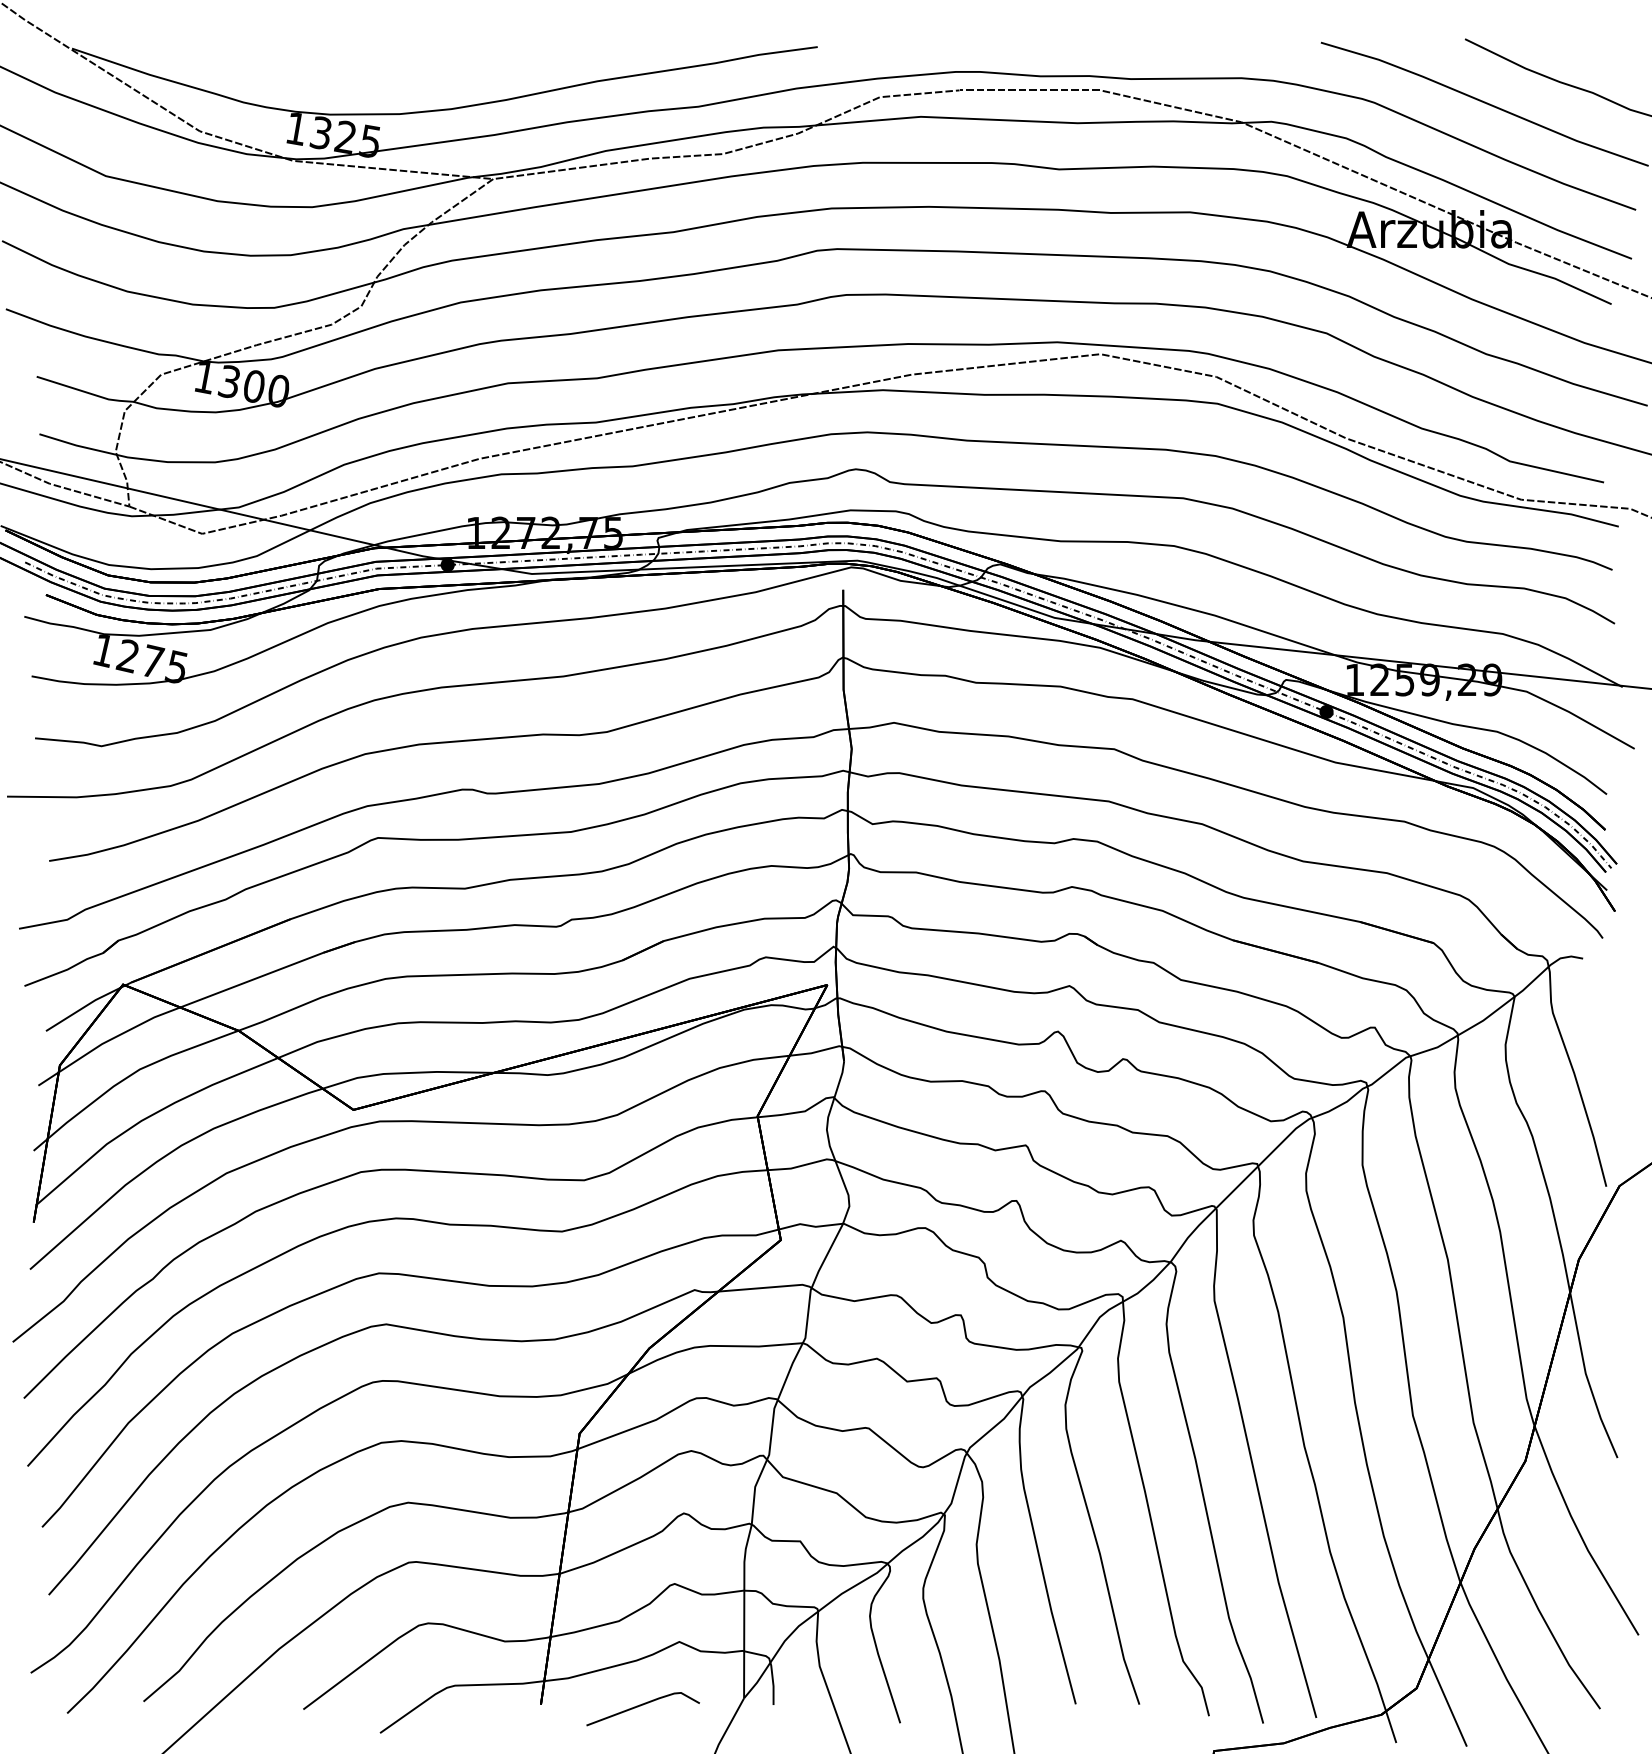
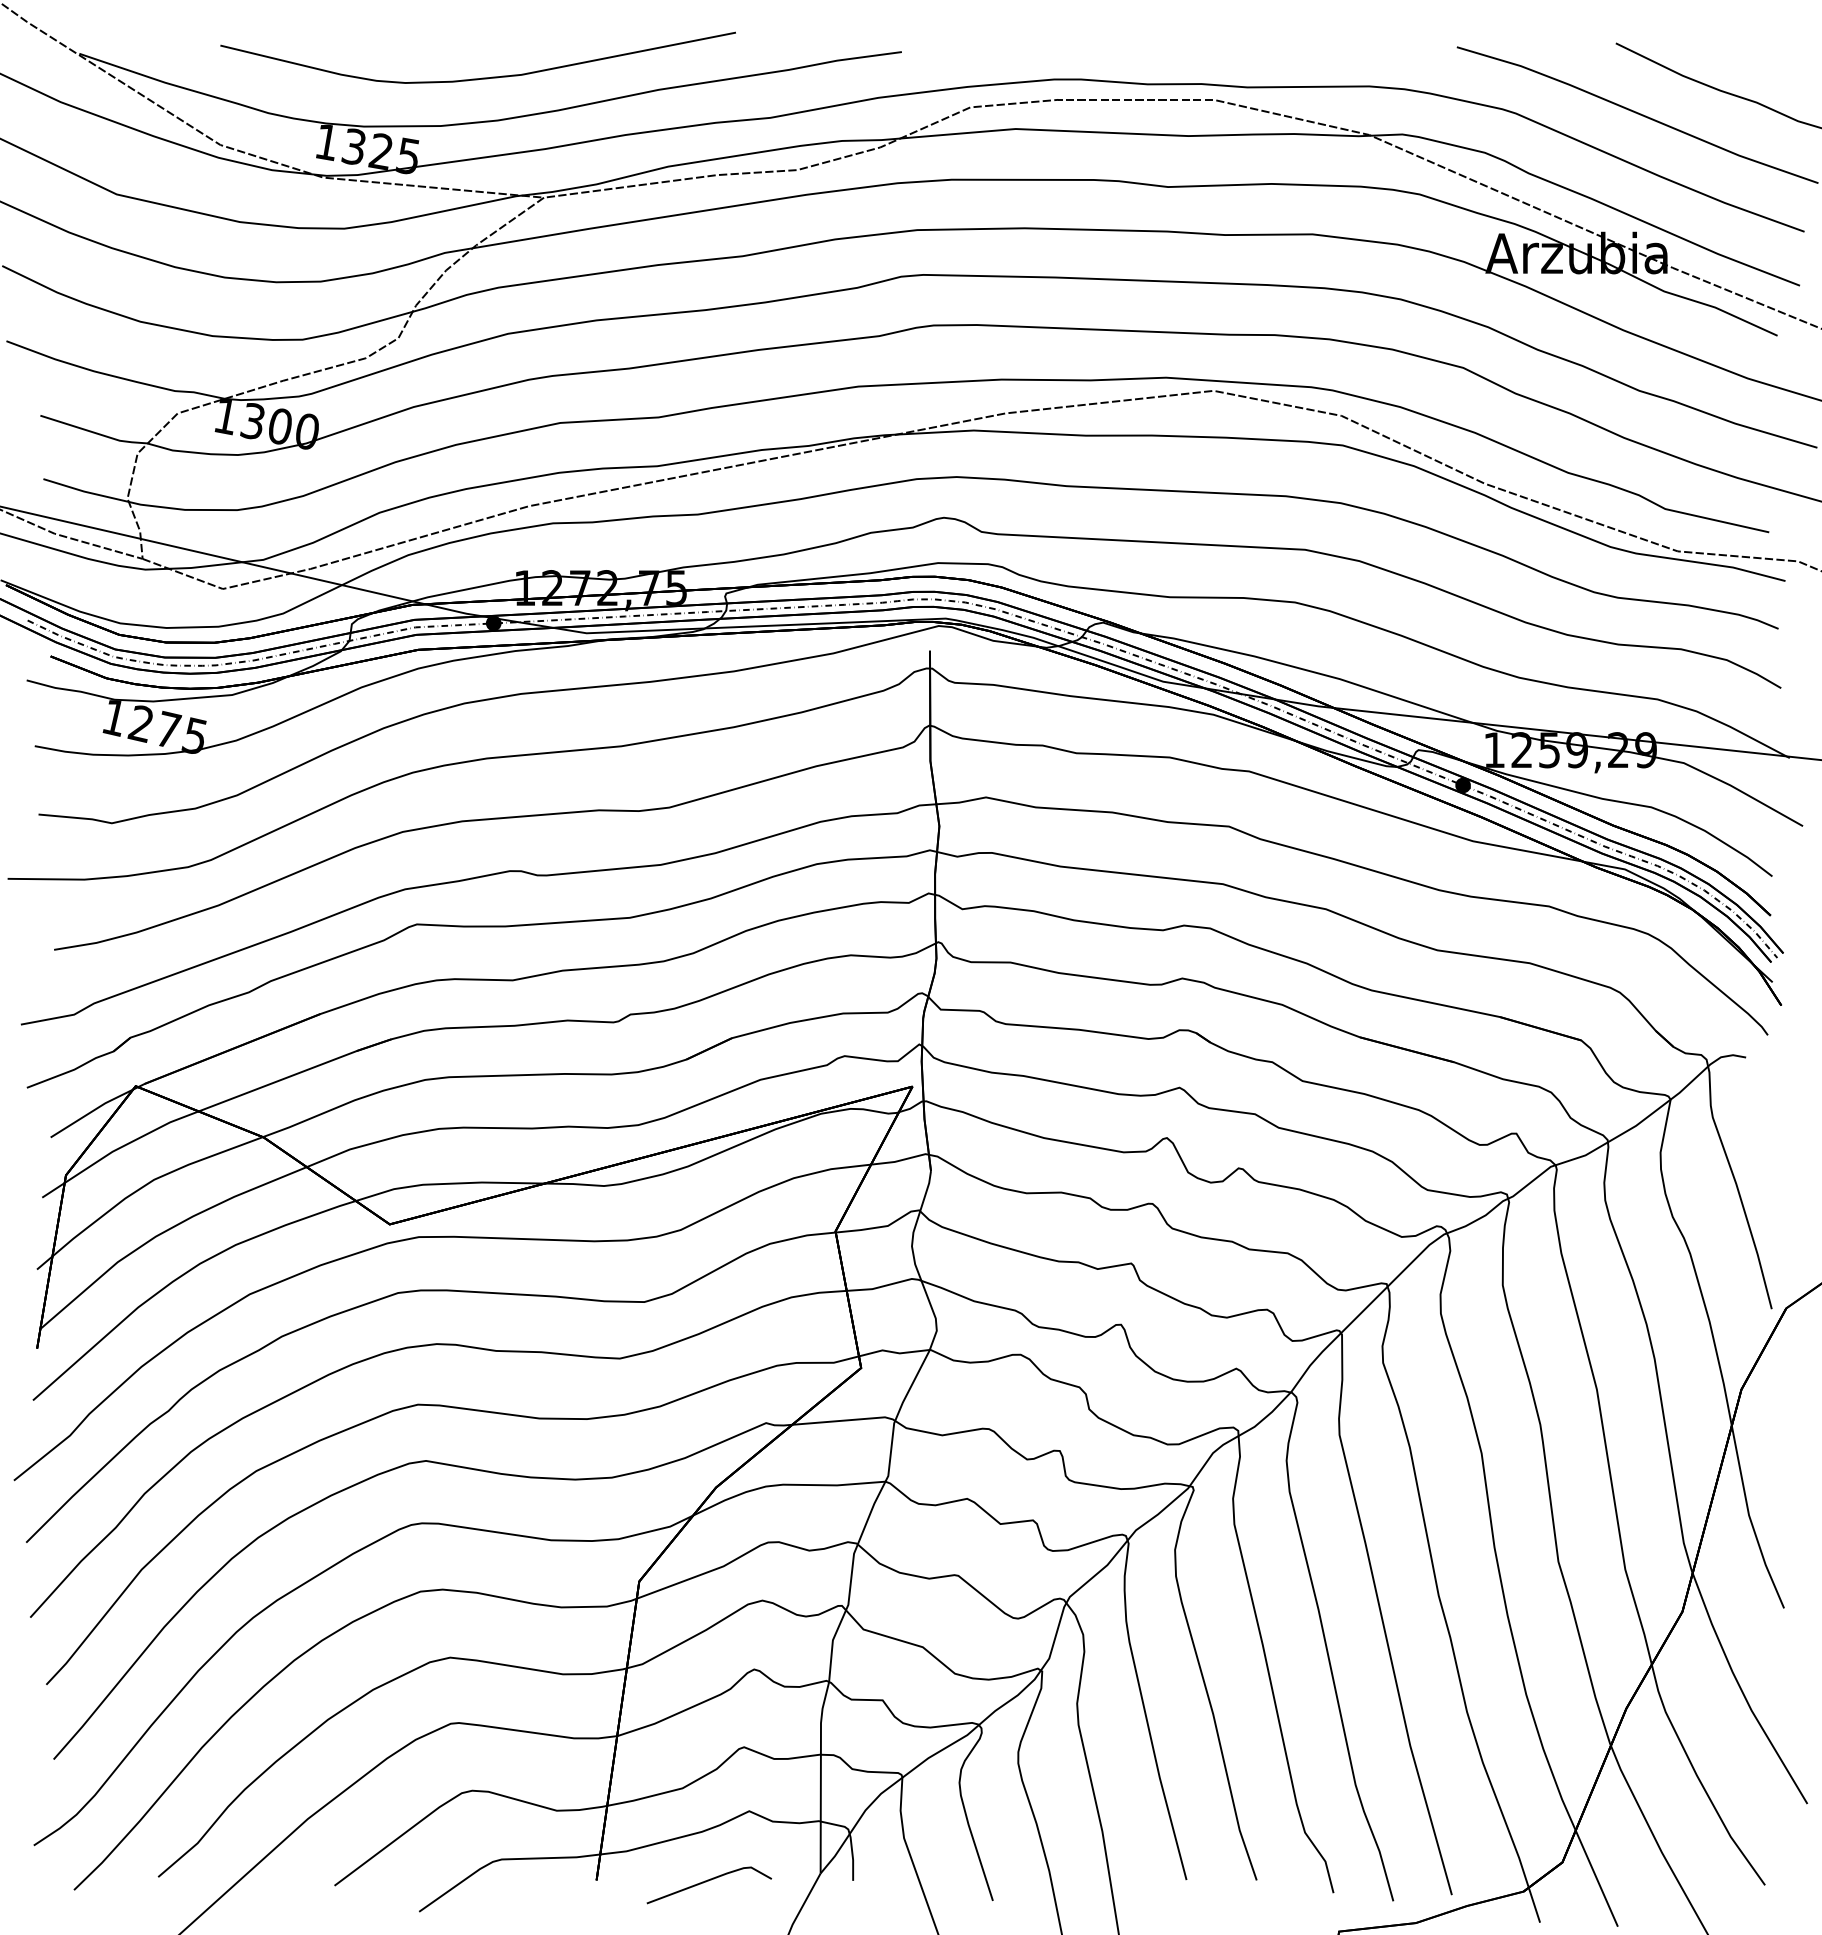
curve: (437, 70) -> (482, 77), added

